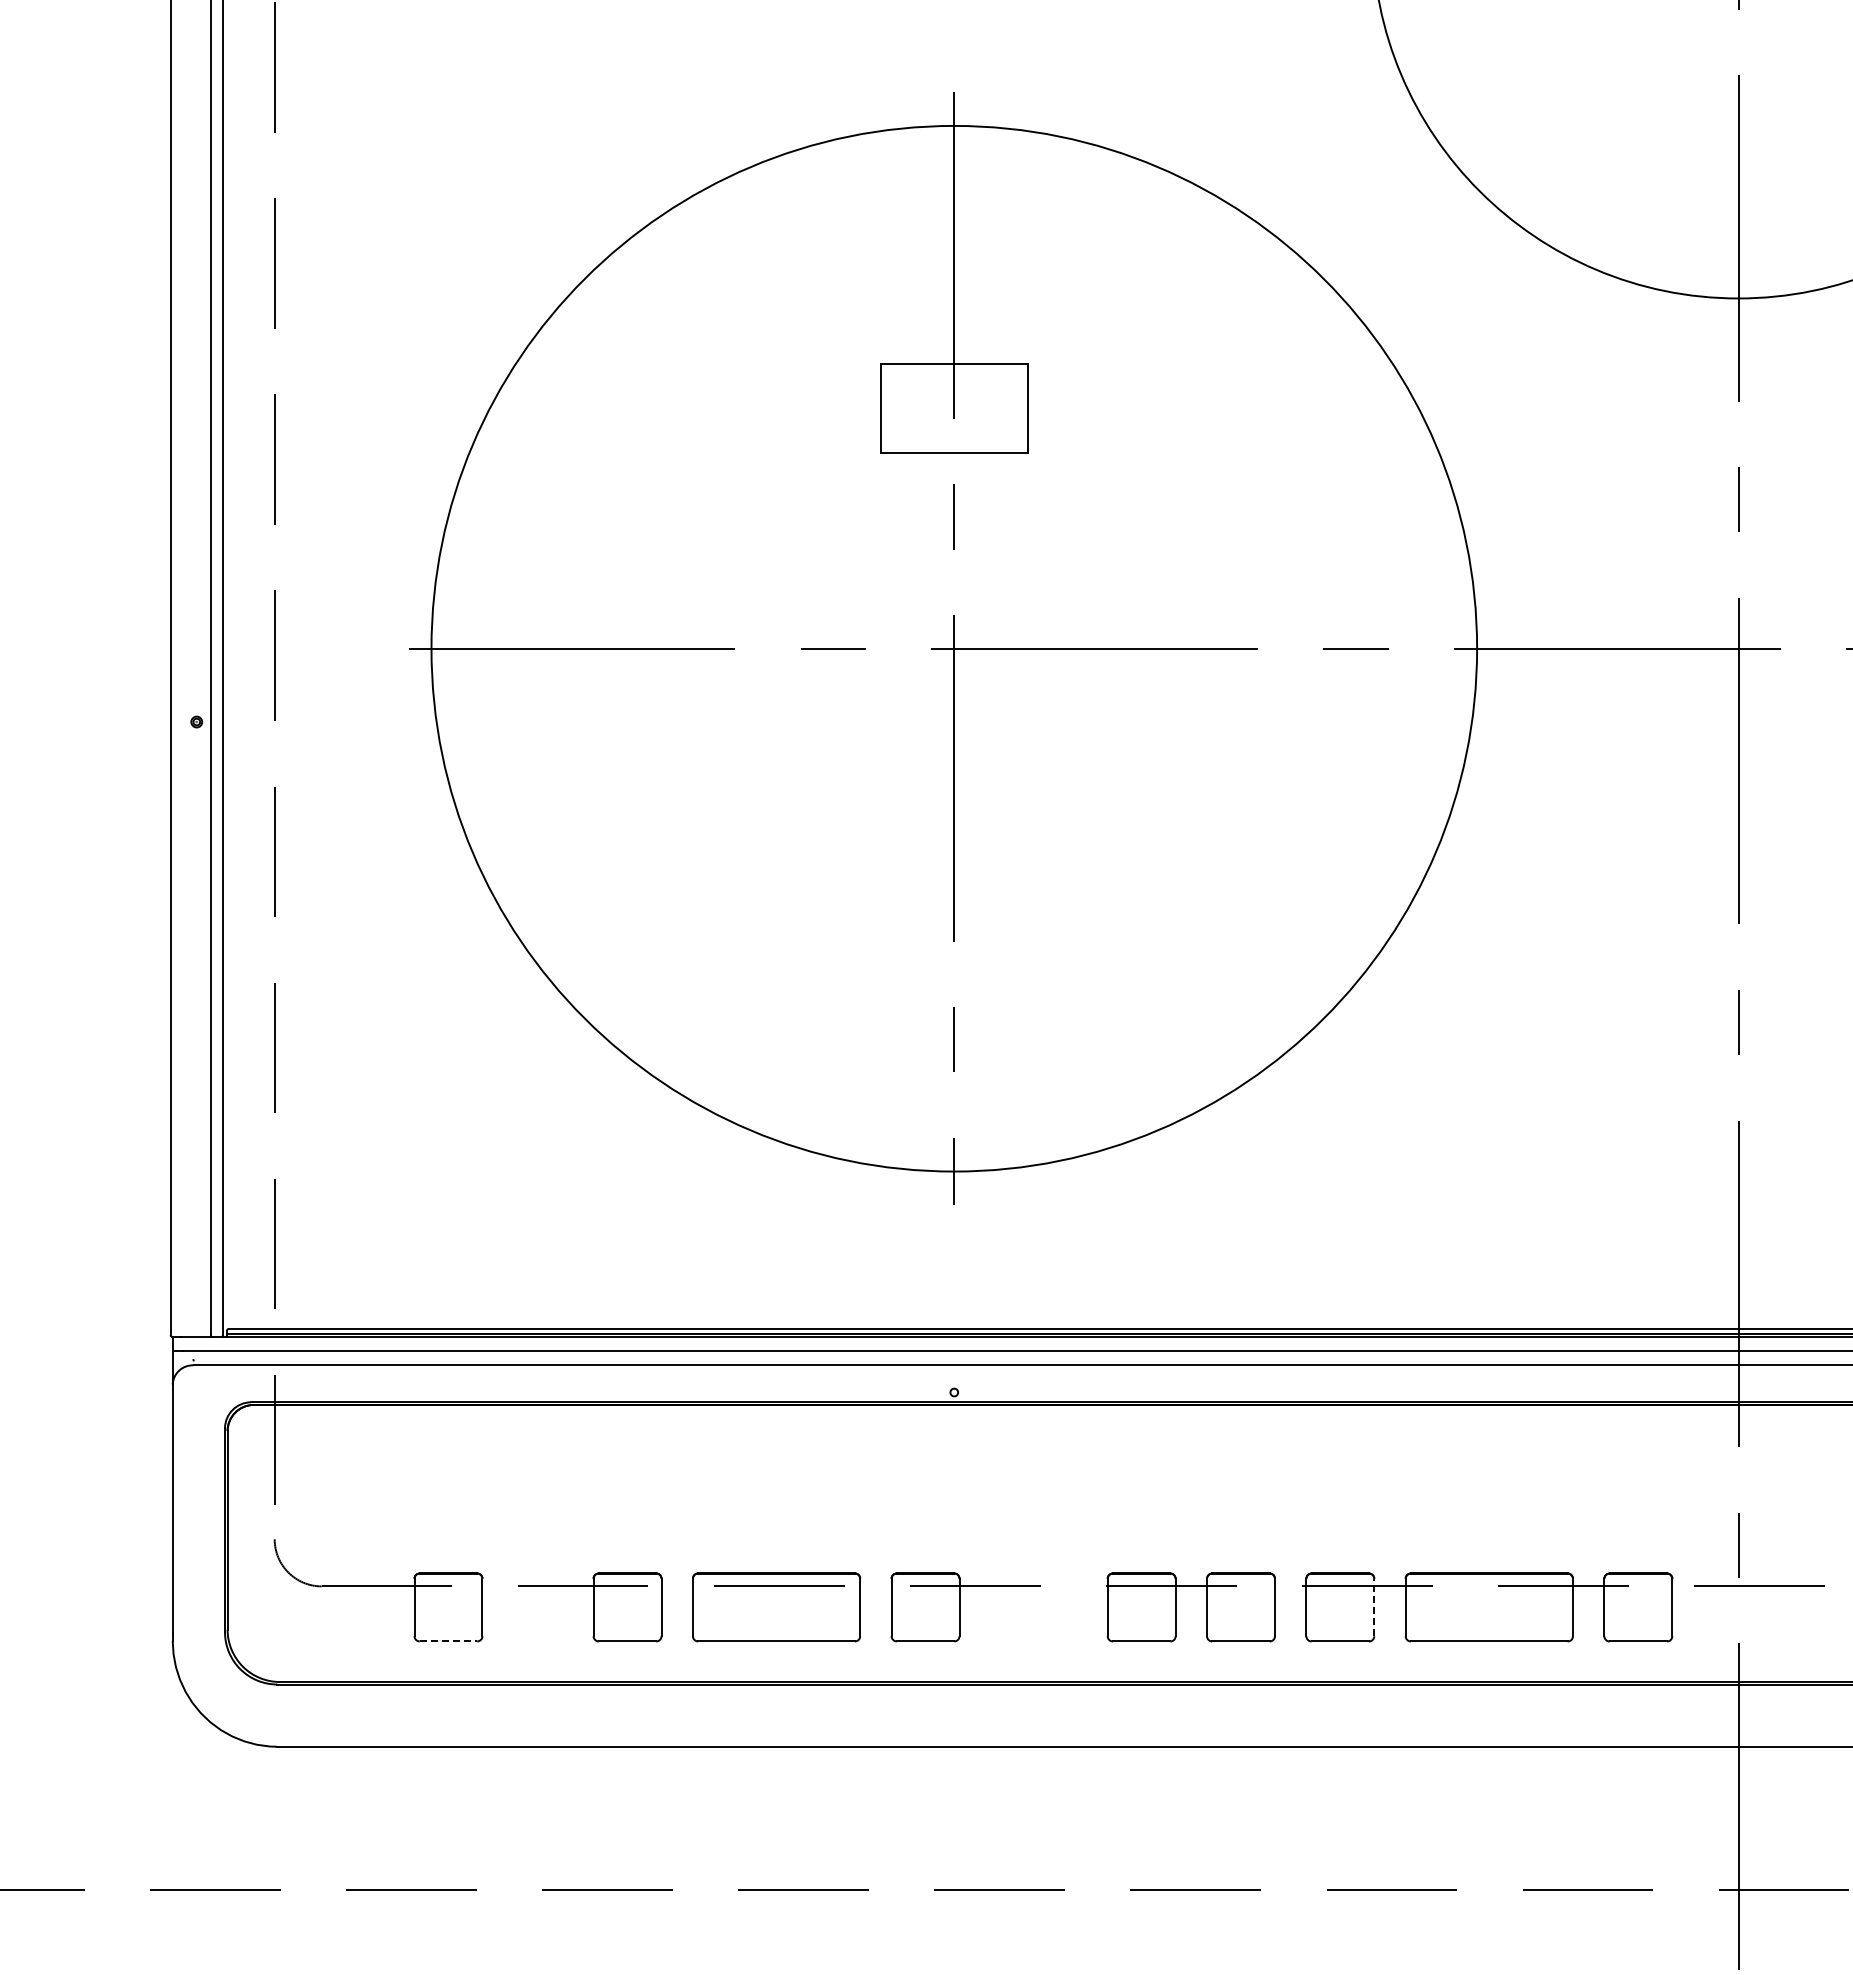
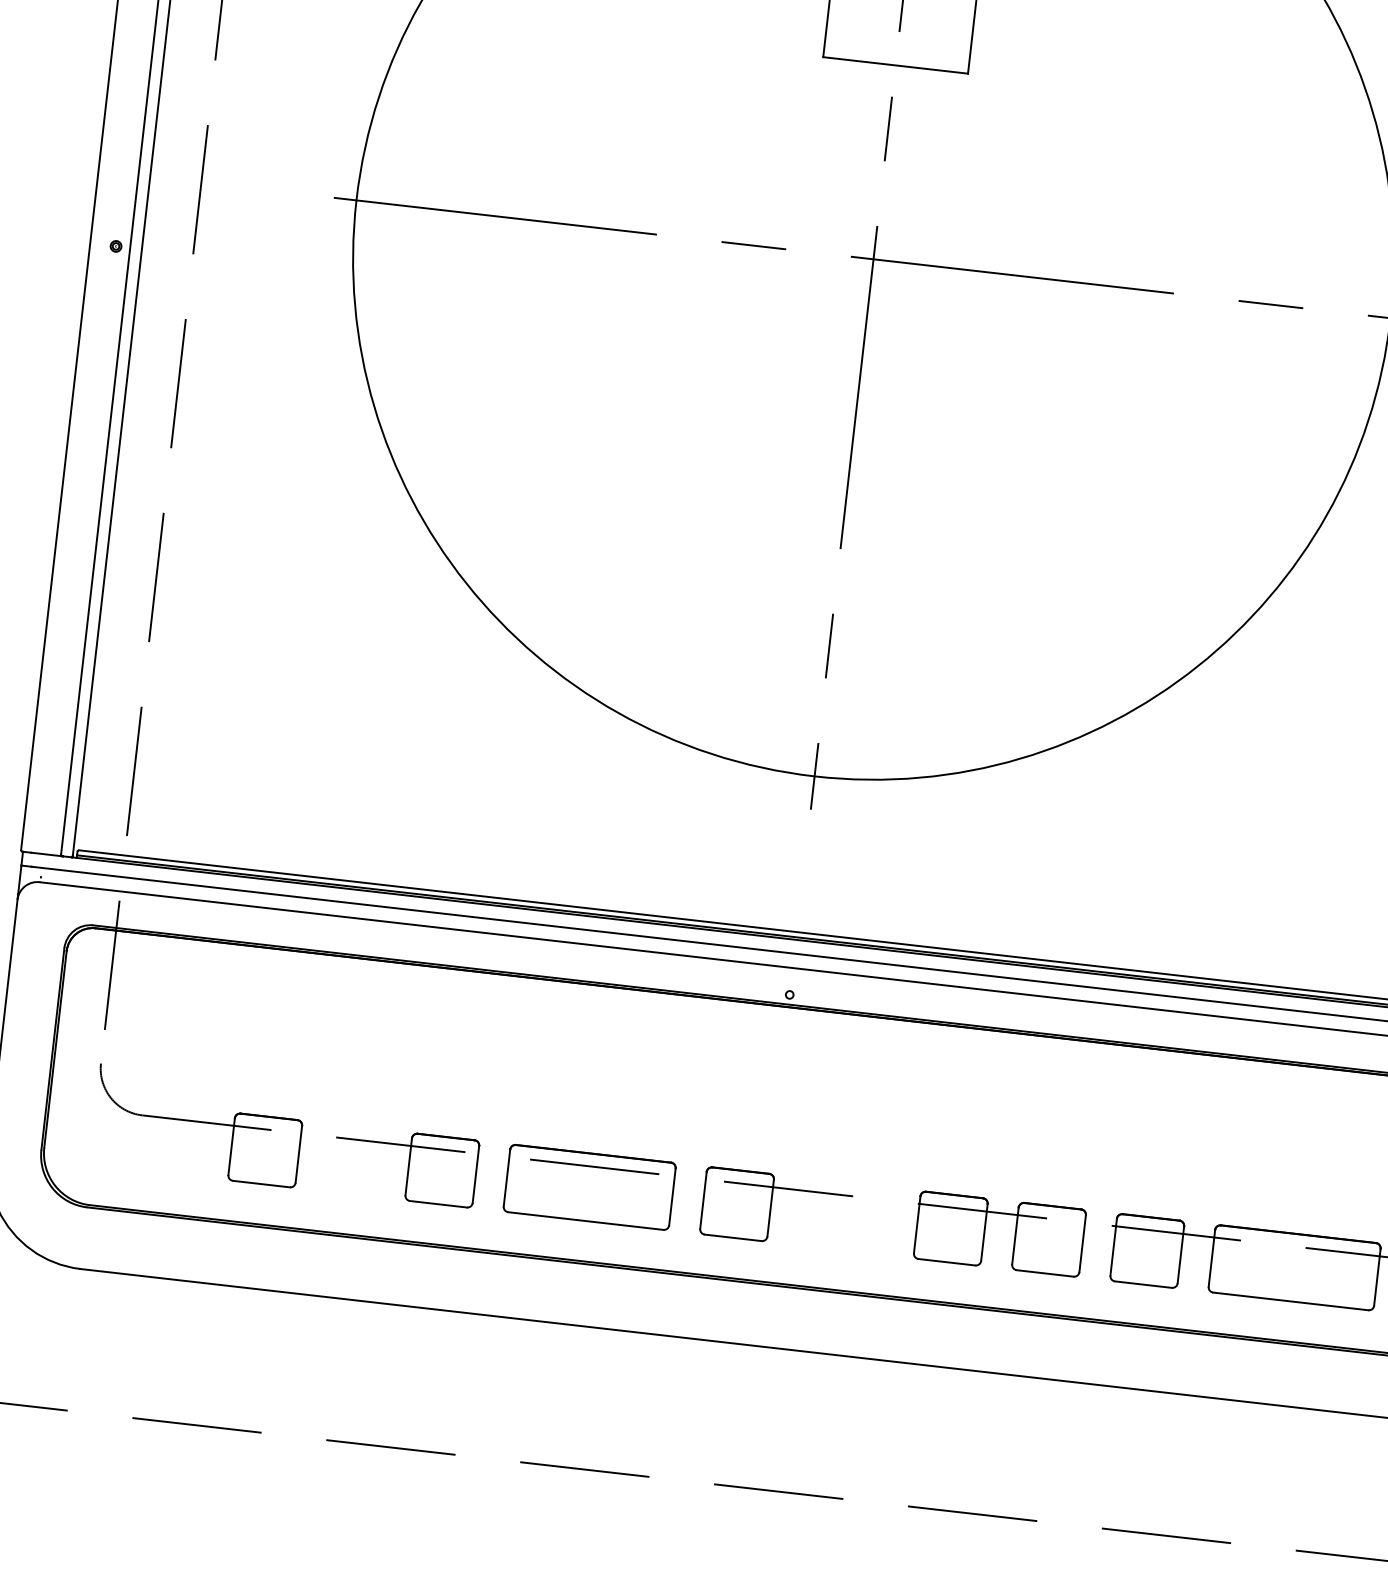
line: (1374, 1607) -> (1181, 1254), dashed -> solid
line: (448, 1641) -> (261, 1184), dashed -> solid

